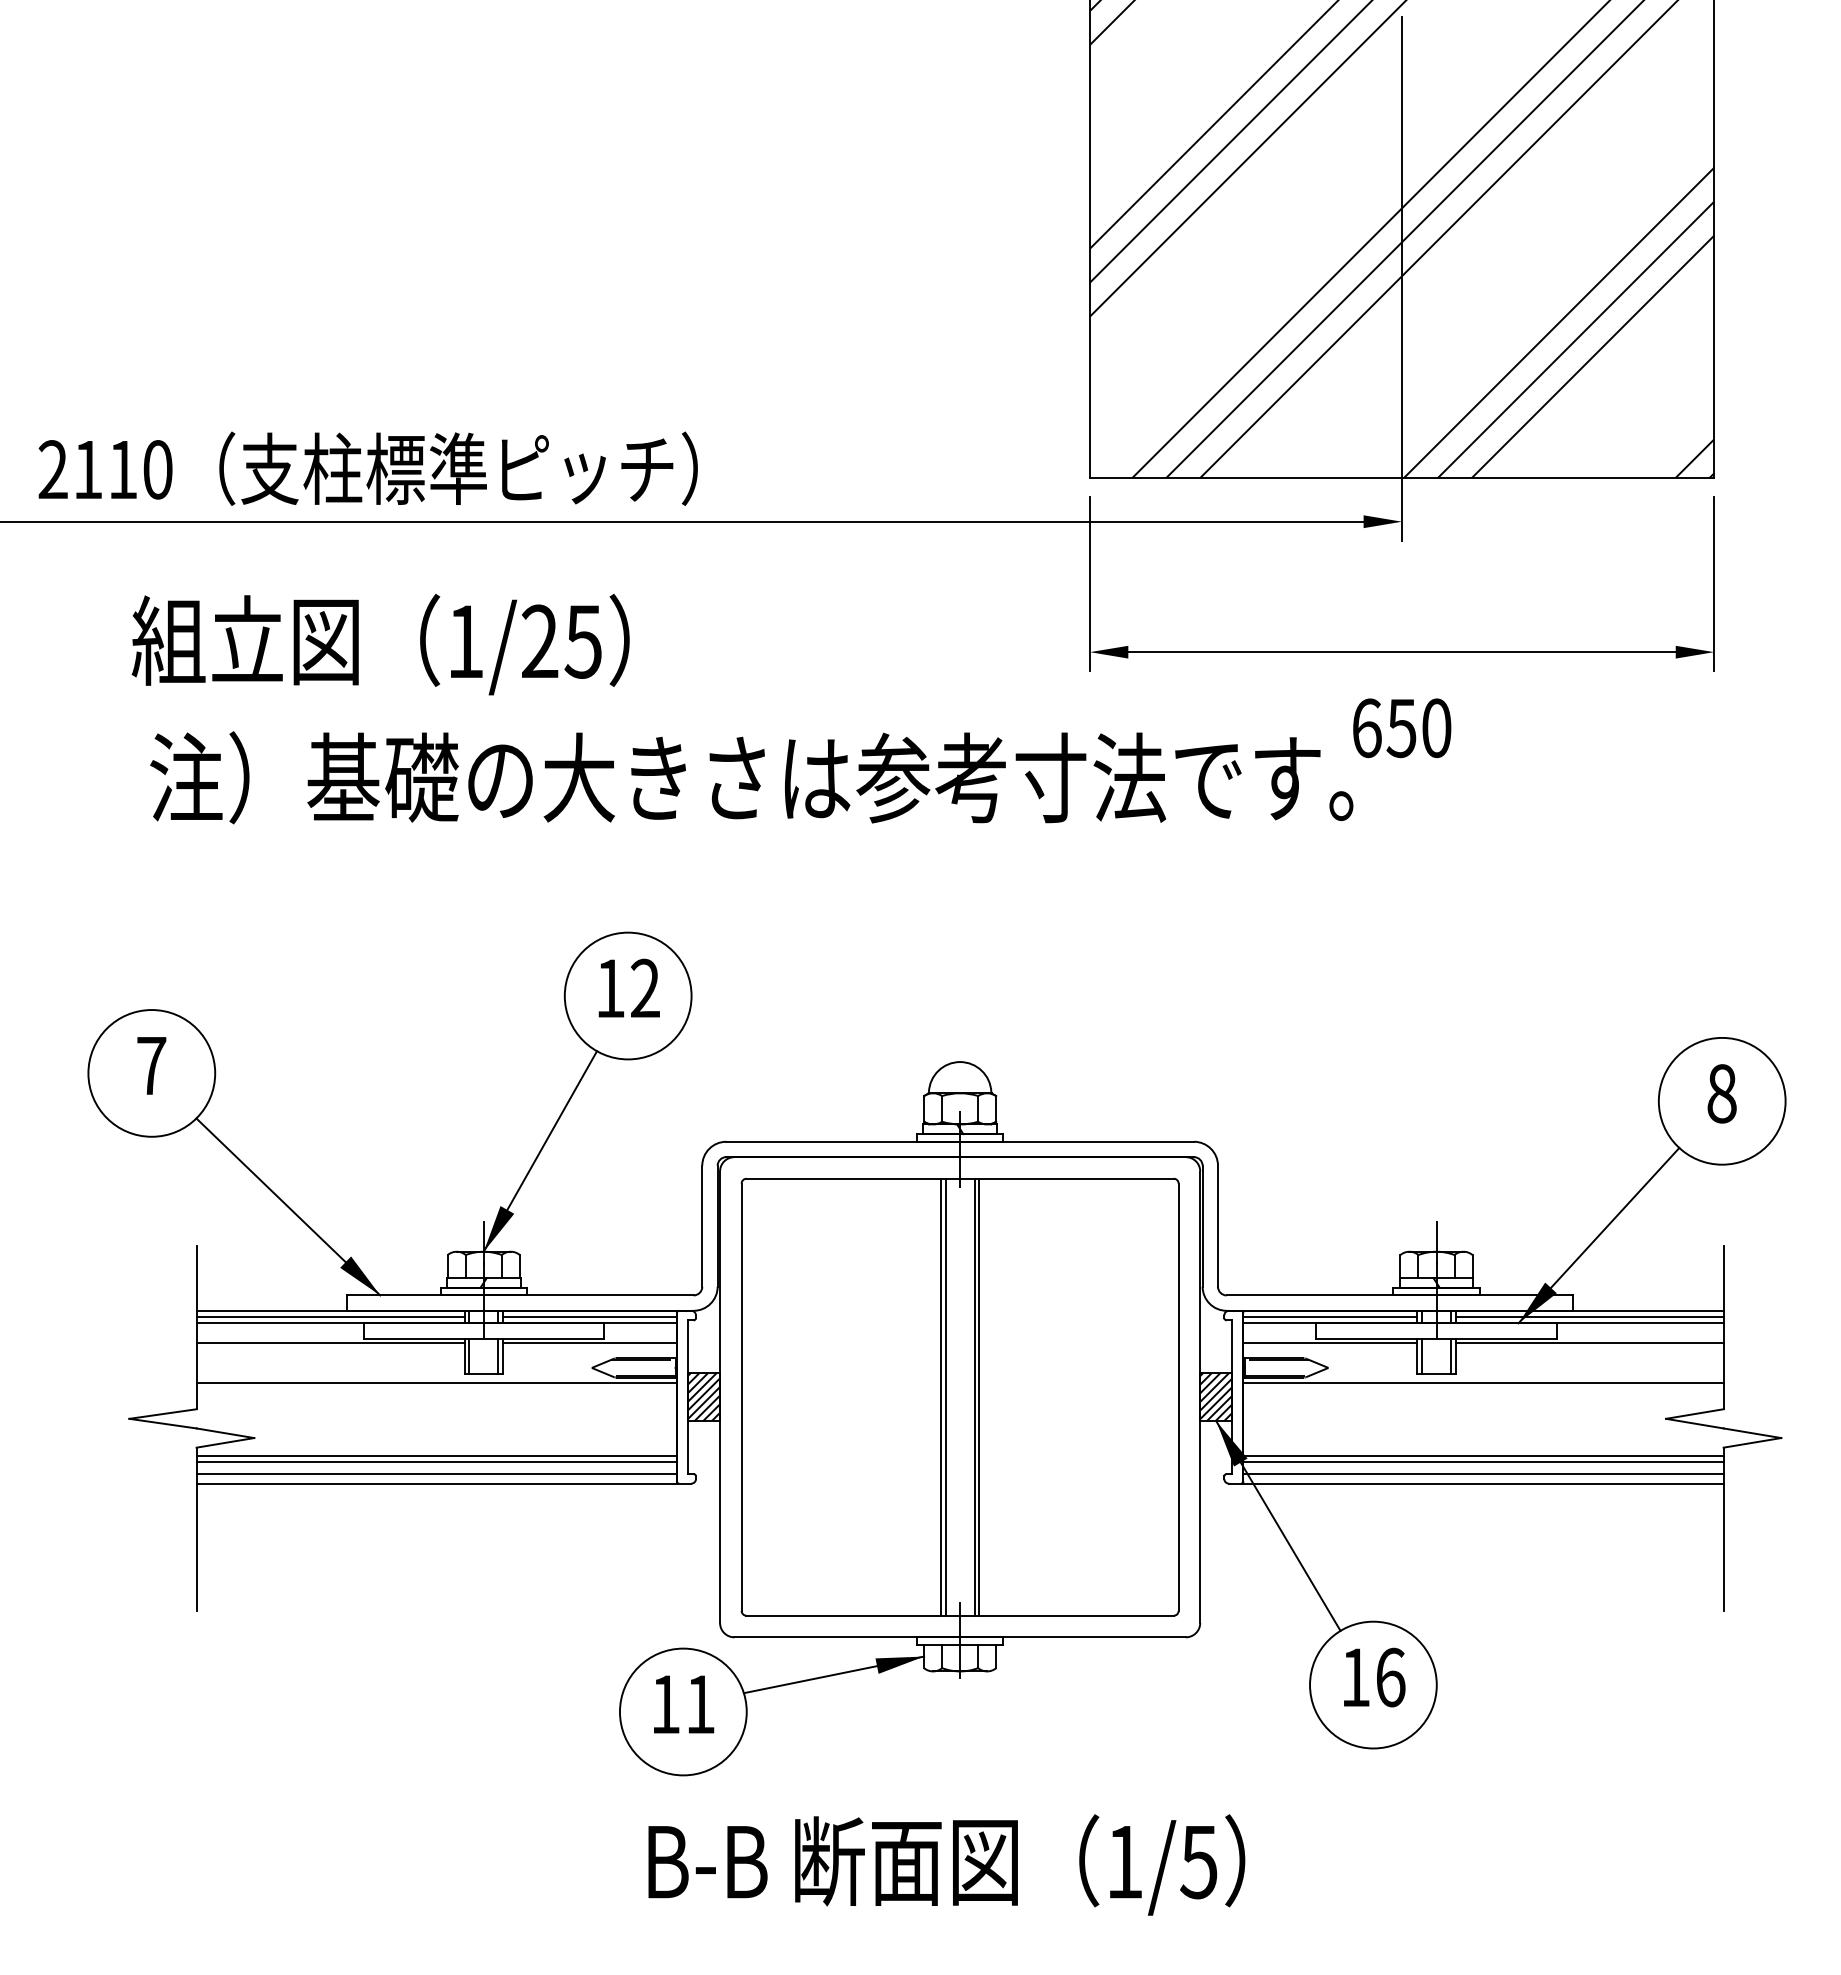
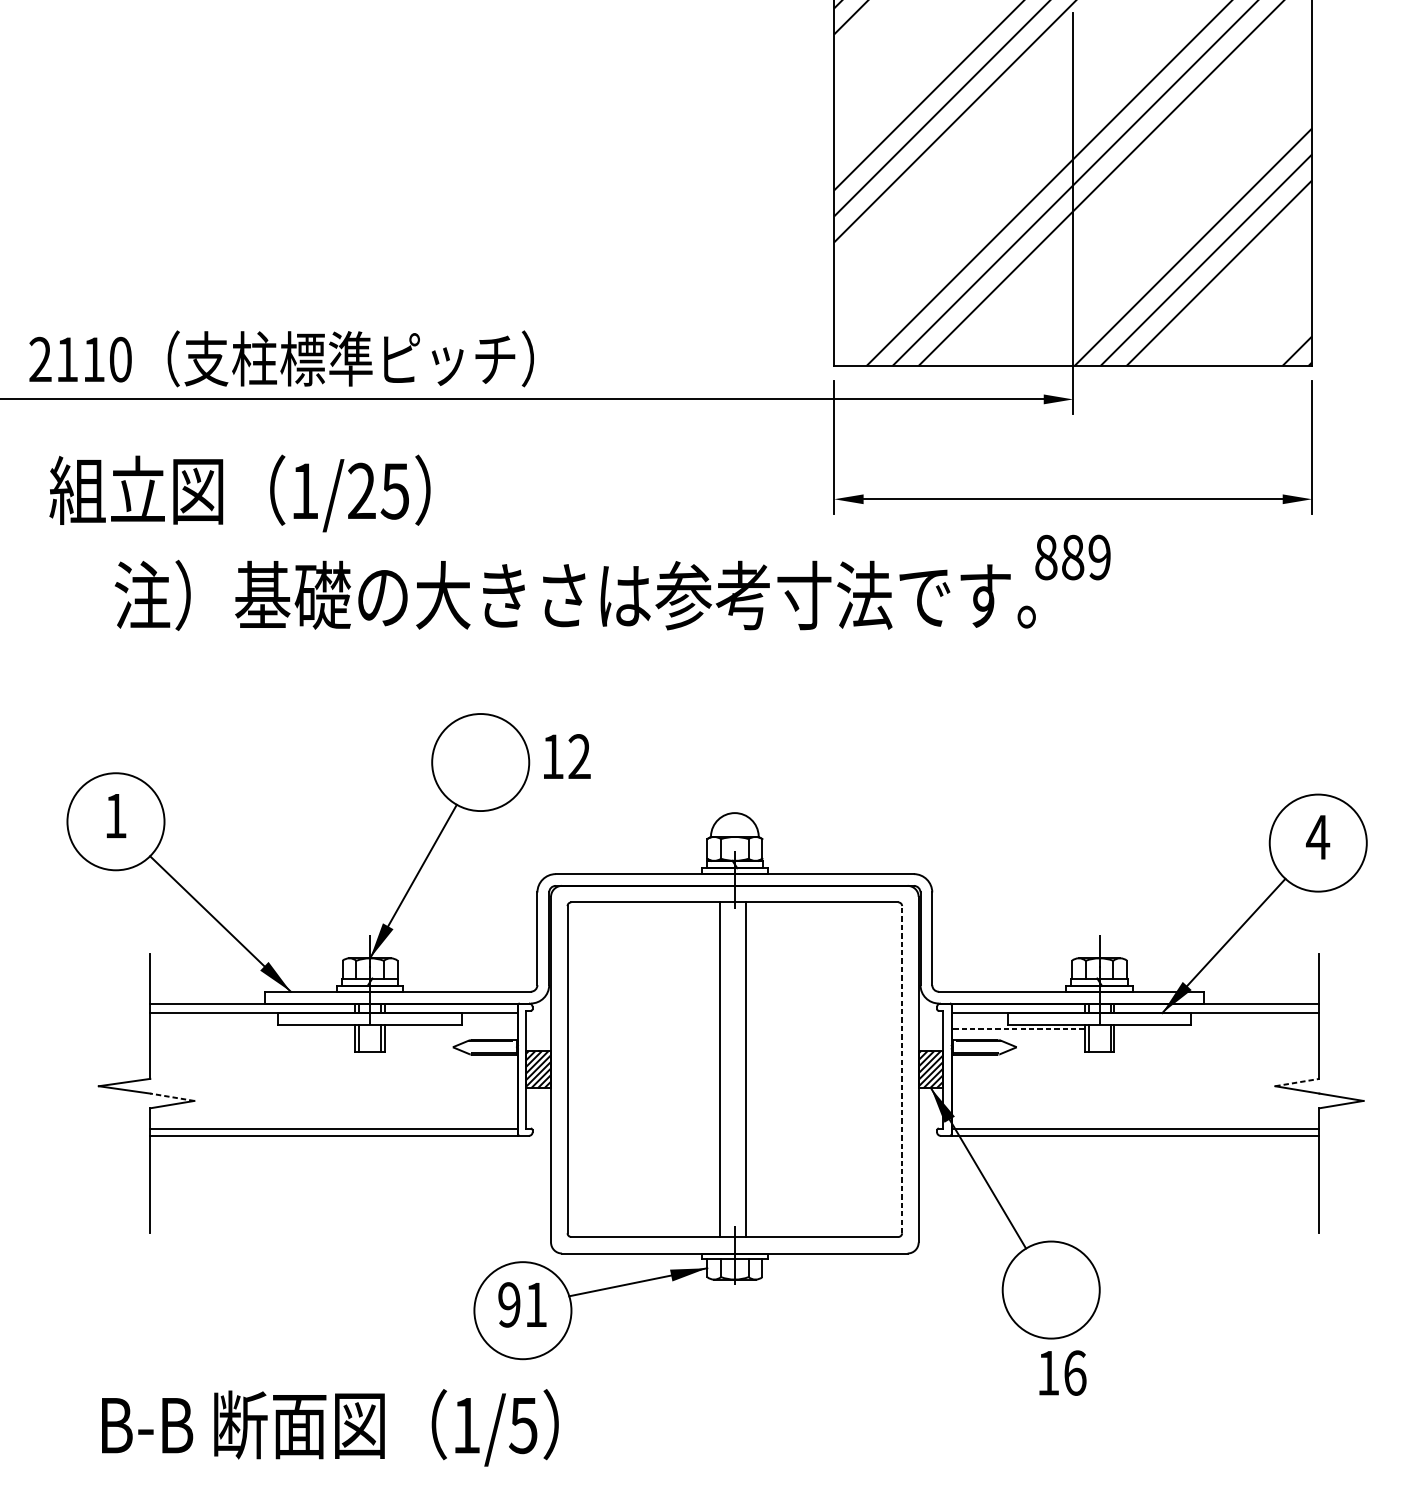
text: (380, 644) -> (239, 493), moved
text: (1401, 728) -> (1072, 557), 650 -> 889
text: (628, 987) -> (566, 756), moved
text: (151, 1065) -> (115, 815), 7 -> 1
text: (1721, 1093) -> (1317, 837), 8 -> 4
line: (330, 1317) -> (252, 1008), removed
line: (589, 1317) -> (451, 1008), removed
line: (1330, 1317) -> (1018, 1008), removed
line: (1589, 1317) -> (1216, 1008), removed
line: (330, 1343) -> (252, 1028), removed
line: (589, 1343) -> (451, 1028), removed
line: (1330, 1343) -> (1018, 1028), solid -> dashed
line: (1589, 1343) -> (1216, 1028), removed
line: (436, 1382) -> (333, 1058), removed
line: (1483, 1382) -> (1135, 1058), removed
line: (945, 1396) -> (723, 1069), removed
line: (979, 1396) -> (749, 1069), removed
line: (1178, 1397) -> (902, 1069), solid -> dashed
line: (1695, 1413) -> (1297, 1082), solid -> dashed
line: (224, 1433) -> (171, 1097), solid -> dashed
line: (436, 1455) -> (333, 1114), removed
line: (1483, 1455) -> (1135, 1114), removed
line: (436, 1462) -> (333, 1119), removed
line: (1483, 1462) -> (1135, 1119), removed
text: (1374, 1677) -> (1062, 1373), moved
text: (665, 1704) -> (509, 1304), 11 -> 91
text: (946, 1864) -> (330, 1427), moved

